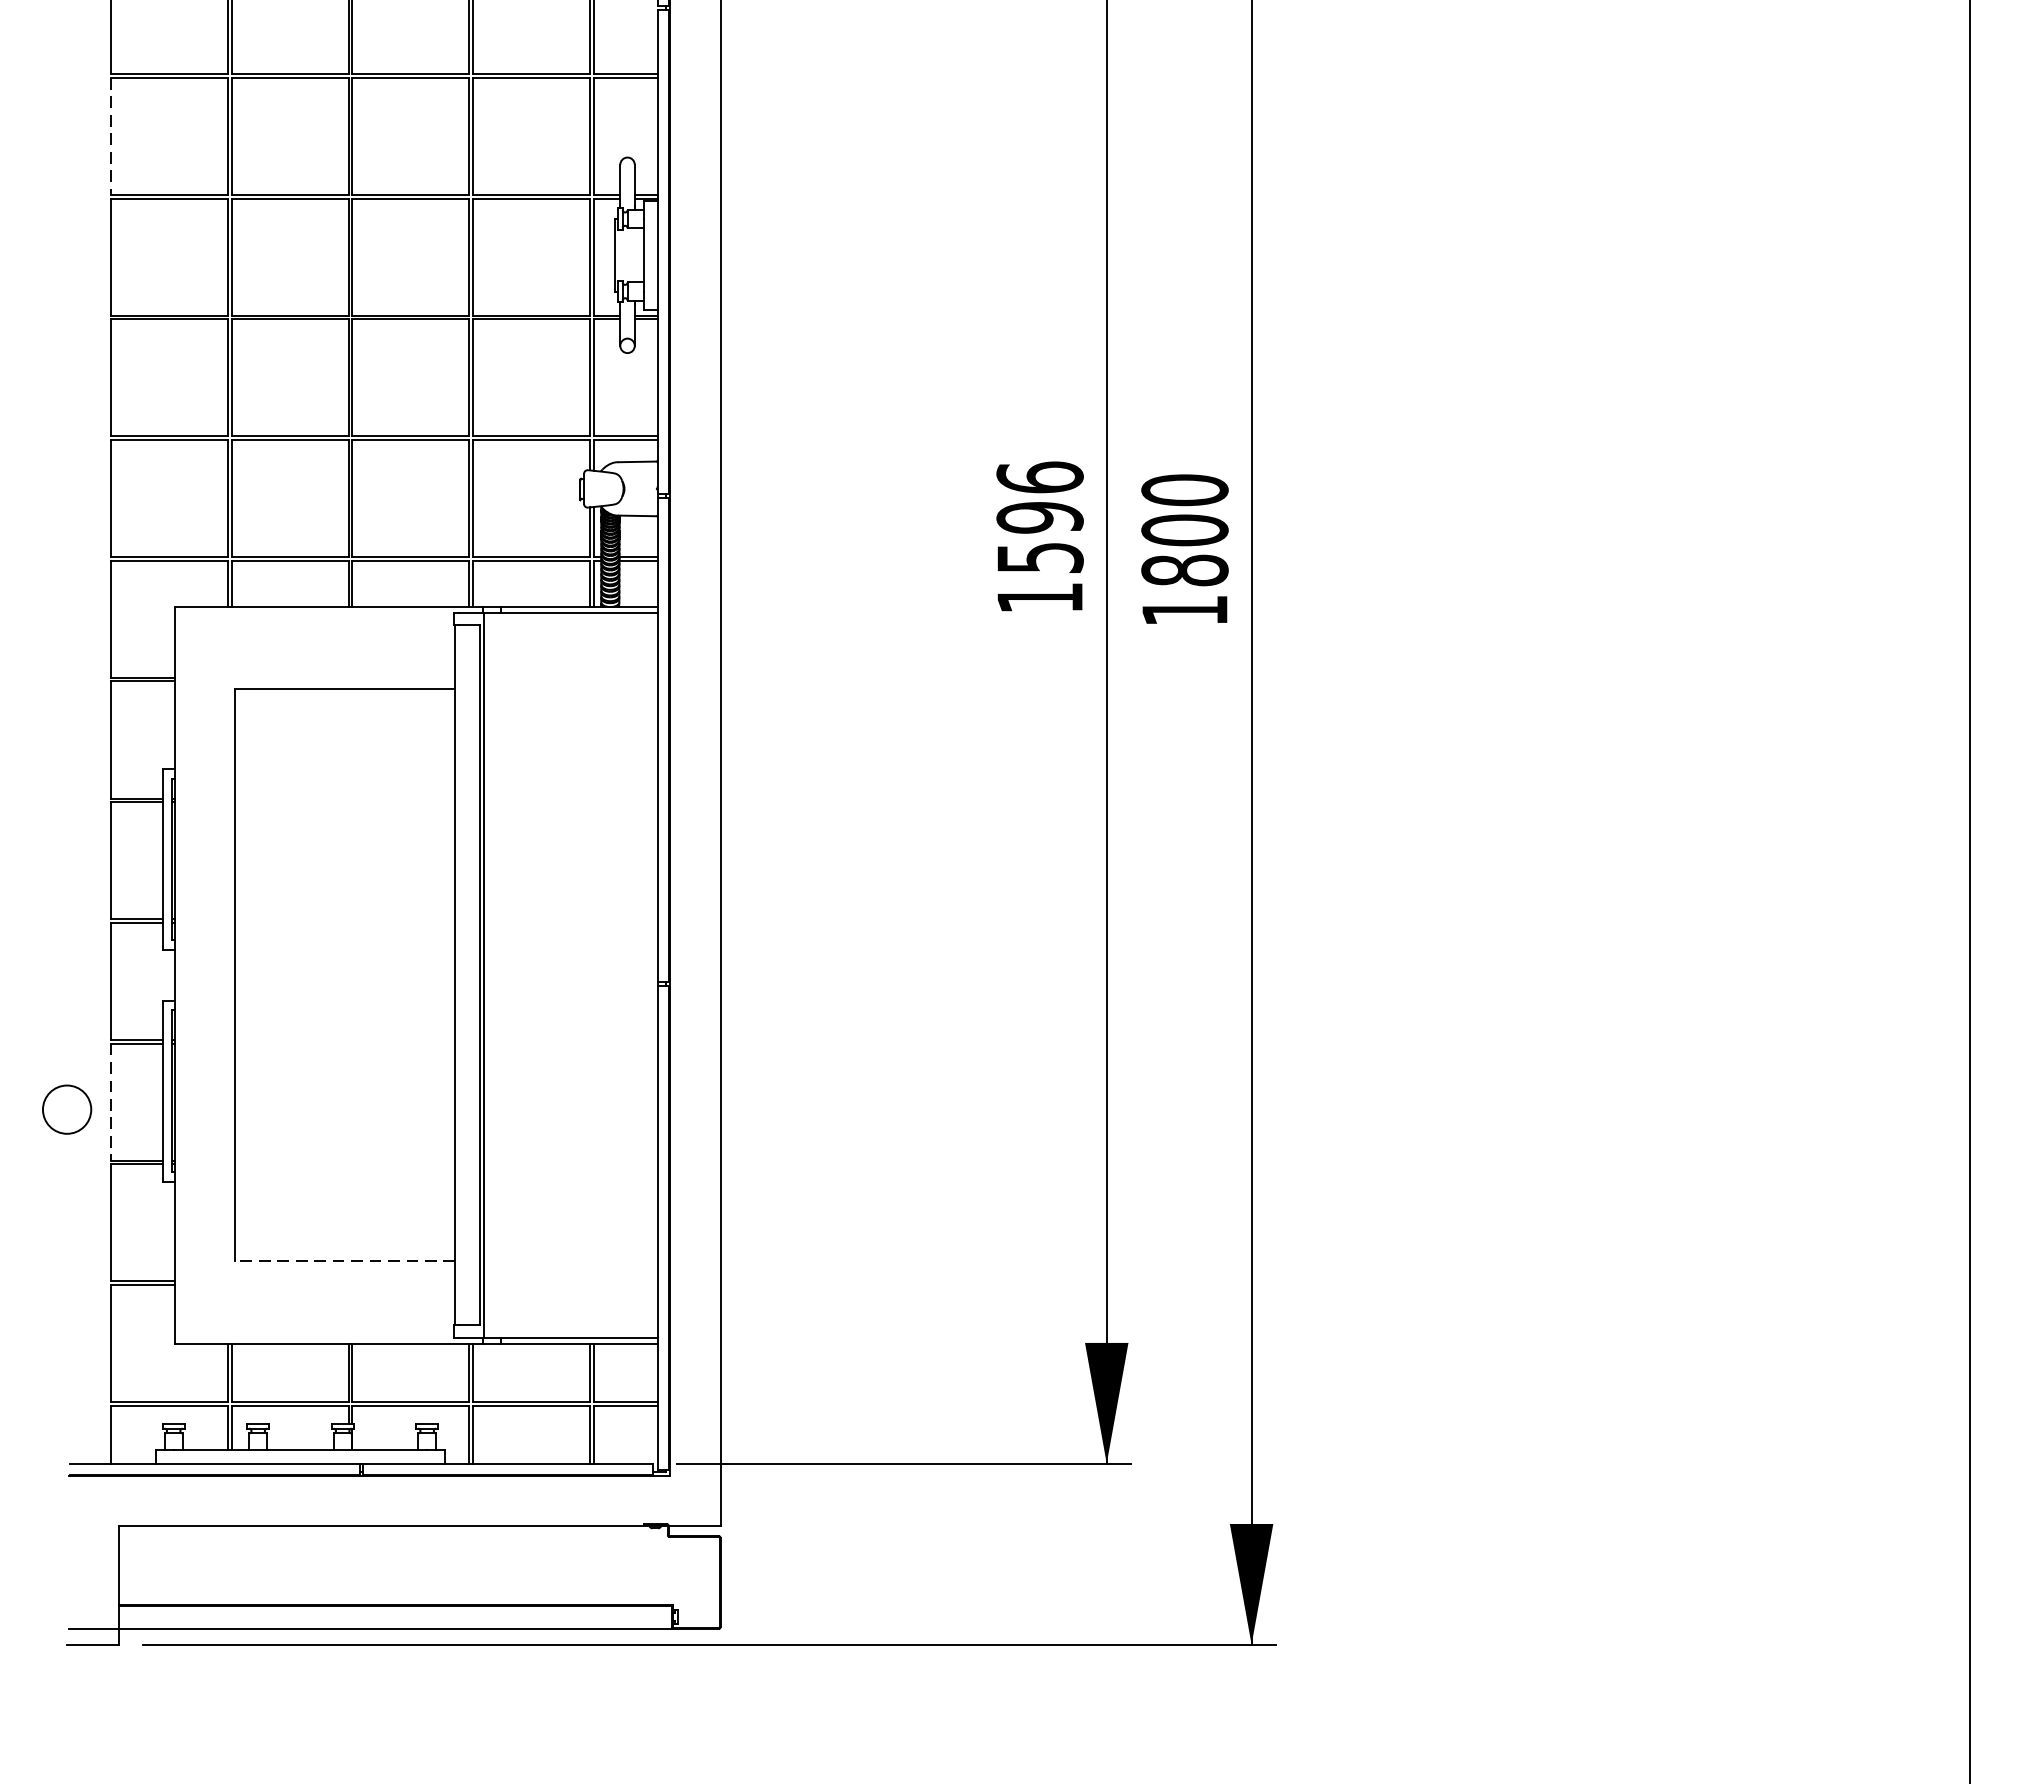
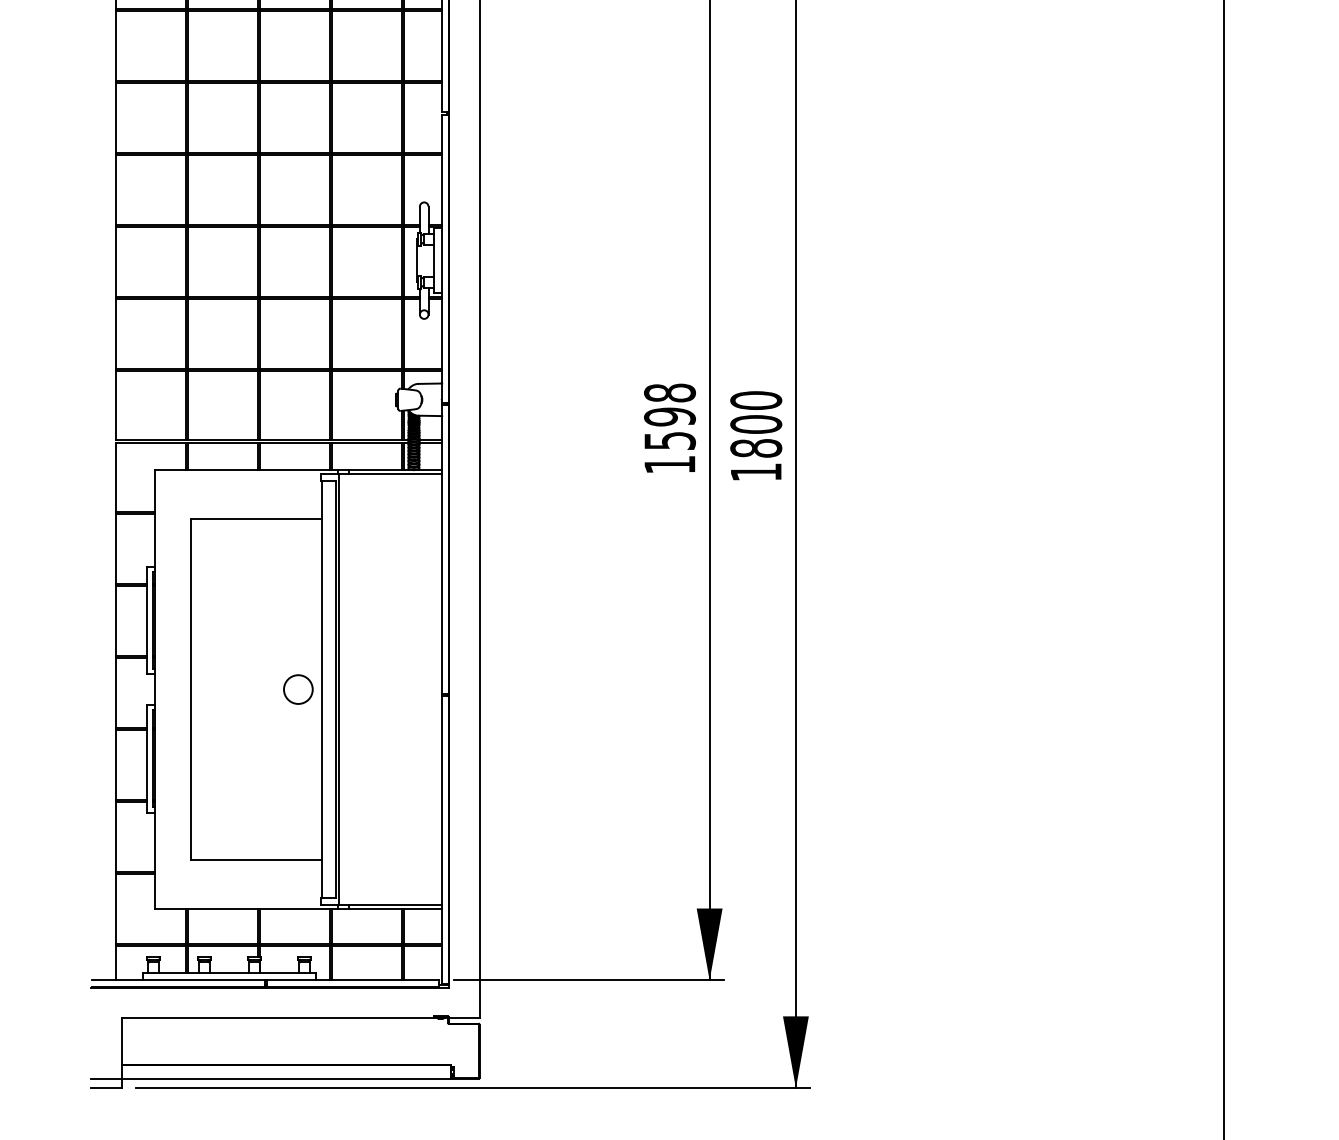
line: (110, 135) -> (116, 189), dashed -> solid
text: (1039, 476) -> (669, 392), 1596 -> 1598
line: (110, 1102) -> (116, 765), dashed -> solid
circle: (67, 1109) -> (298, 689), moved
line: (346, 1260) -> (256, 859), dashed -> solid

